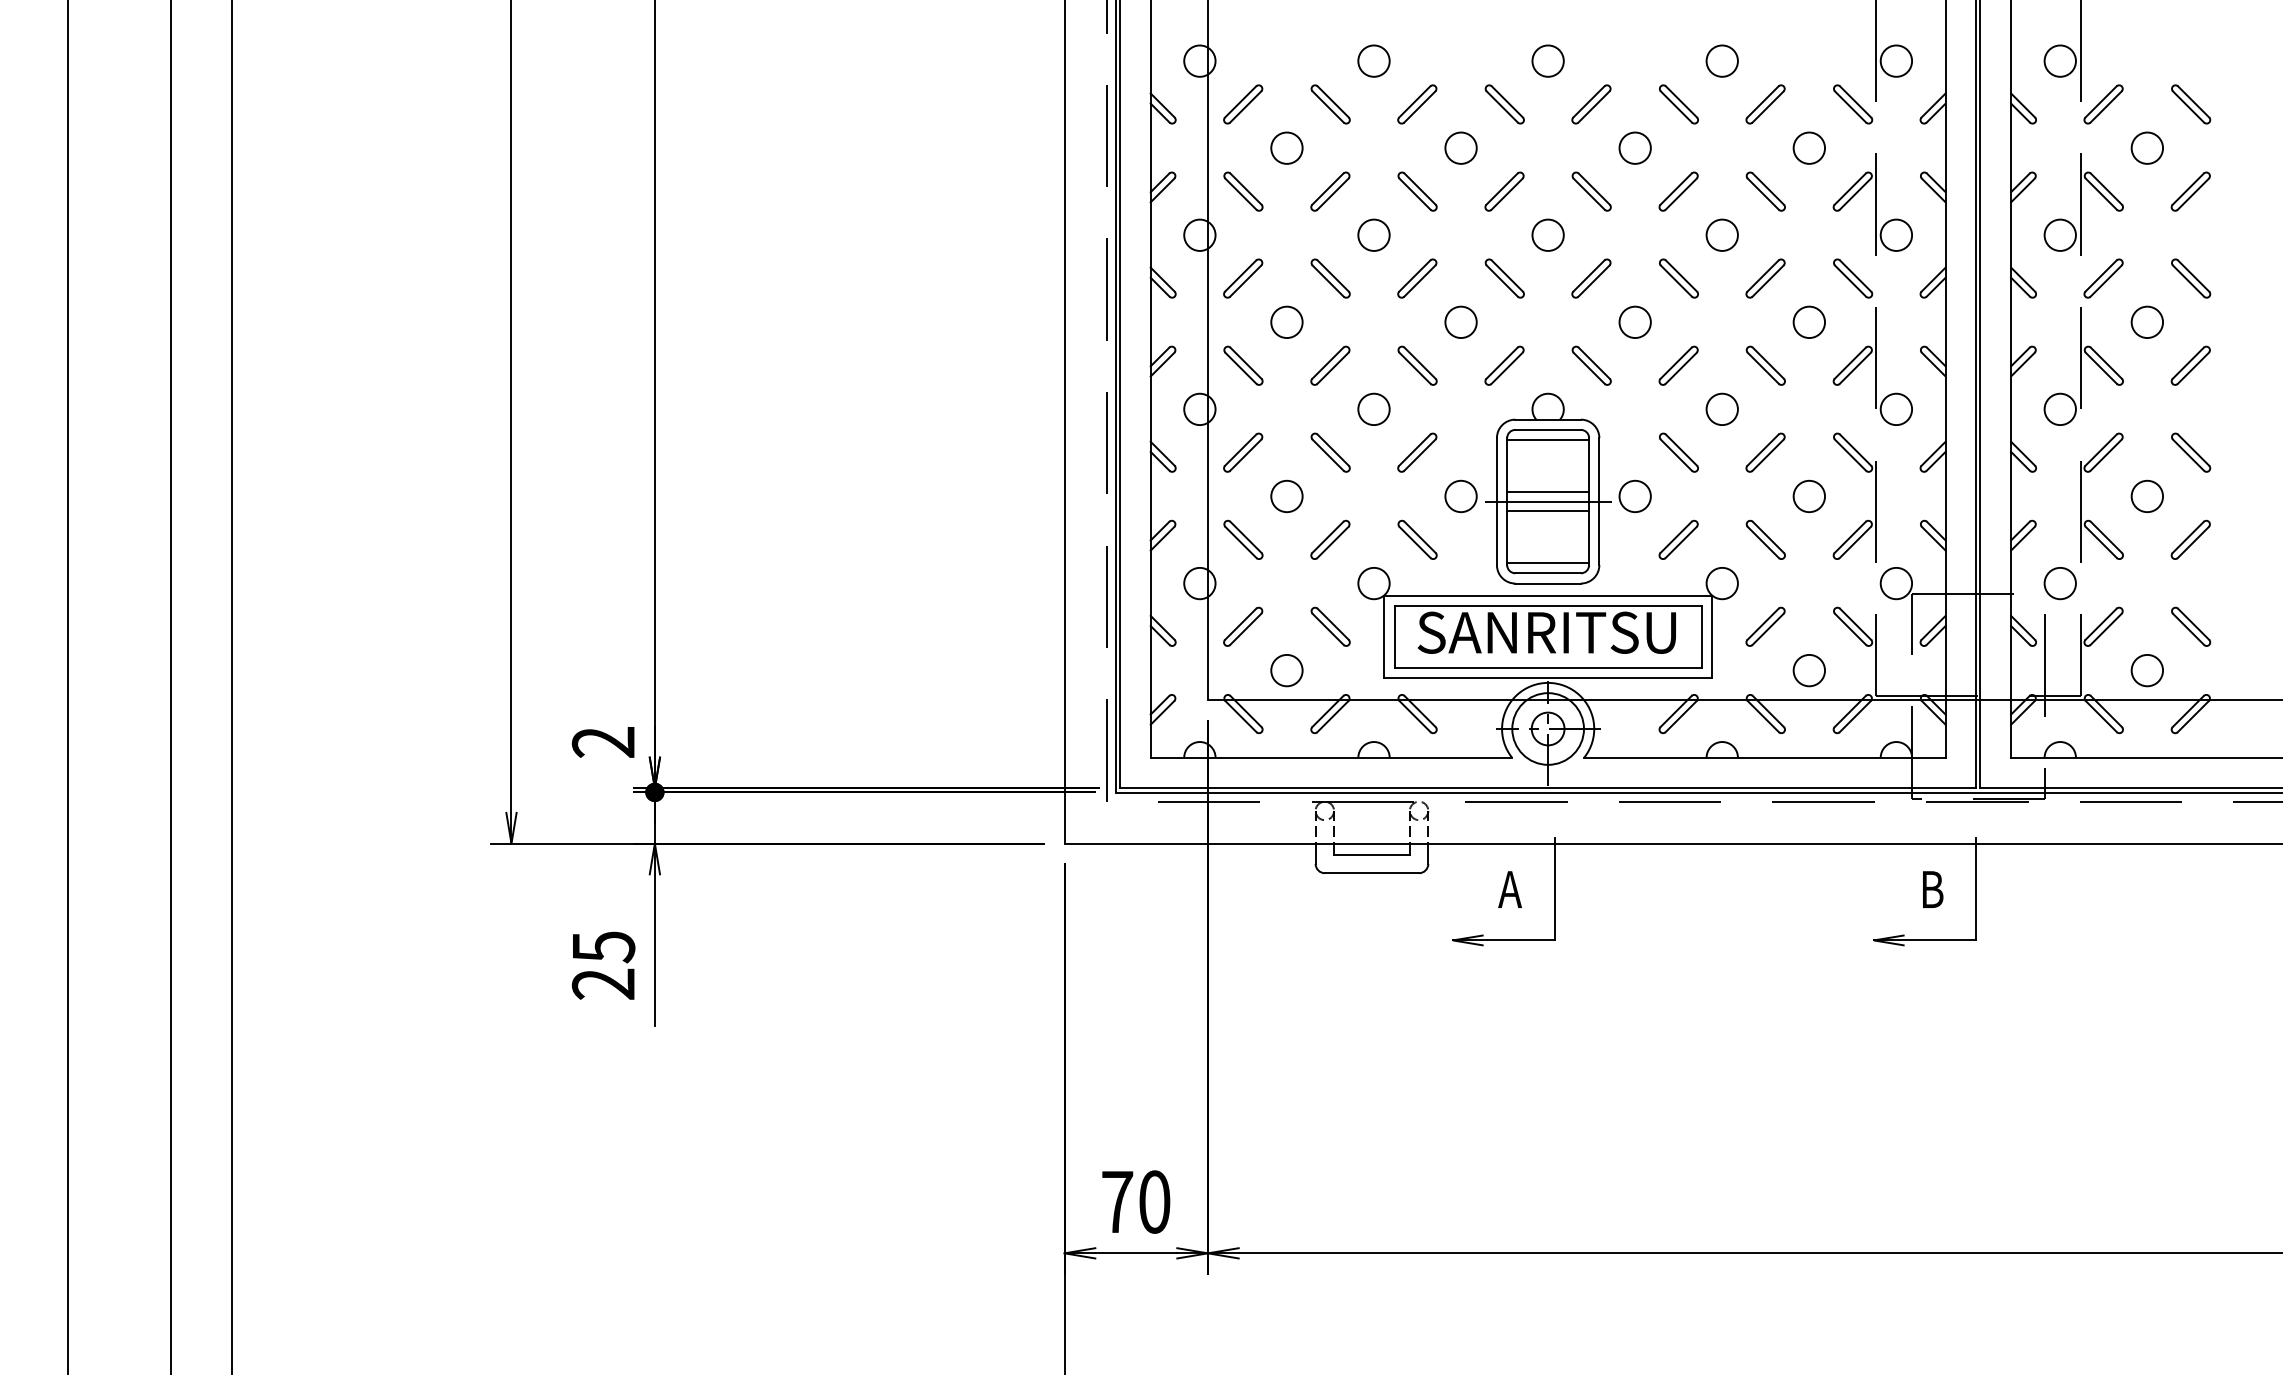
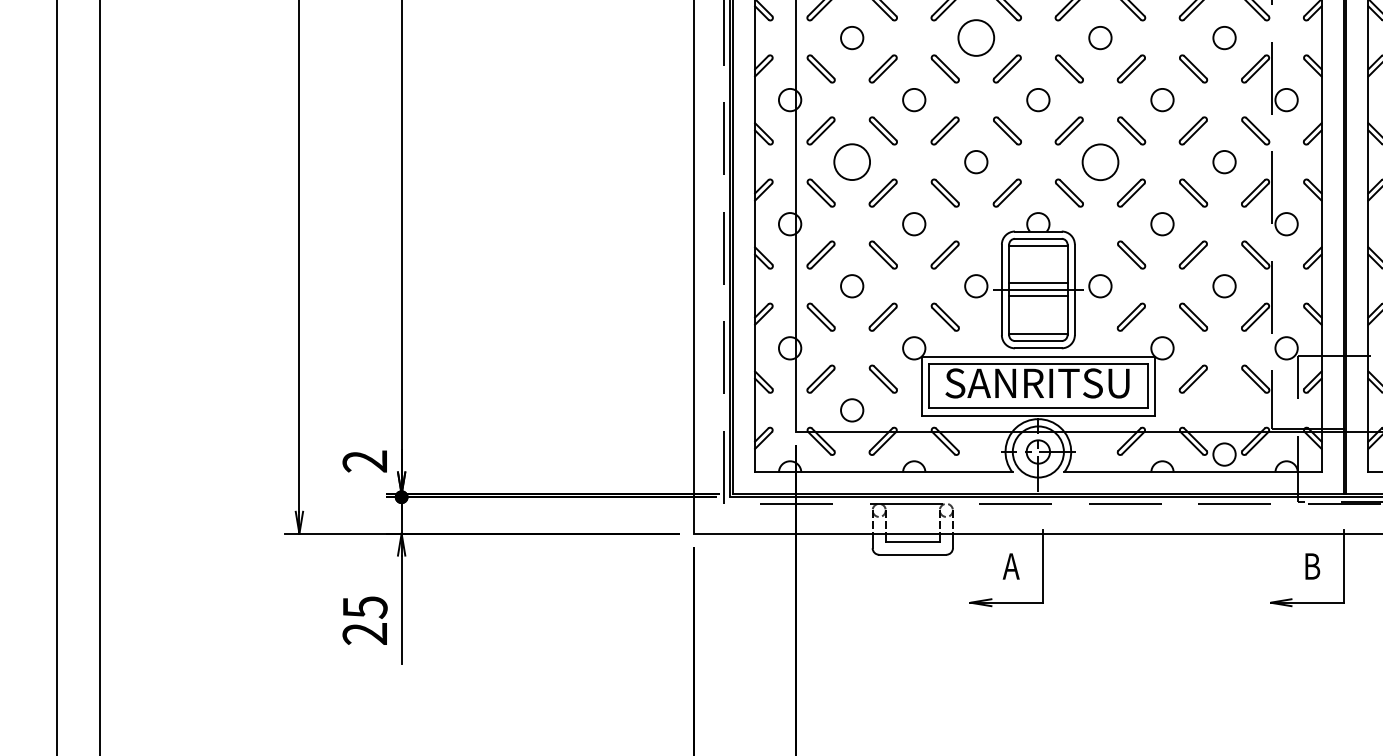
circle: (1460, 147) -> (975, 37), size x1.6
circle: (1634, 321) -> (1099, 161), size x1.6
circle: (1286, 322) -> (851, 162), size x1.6
circle: (1808, 670) -> (1223, 454), moved

